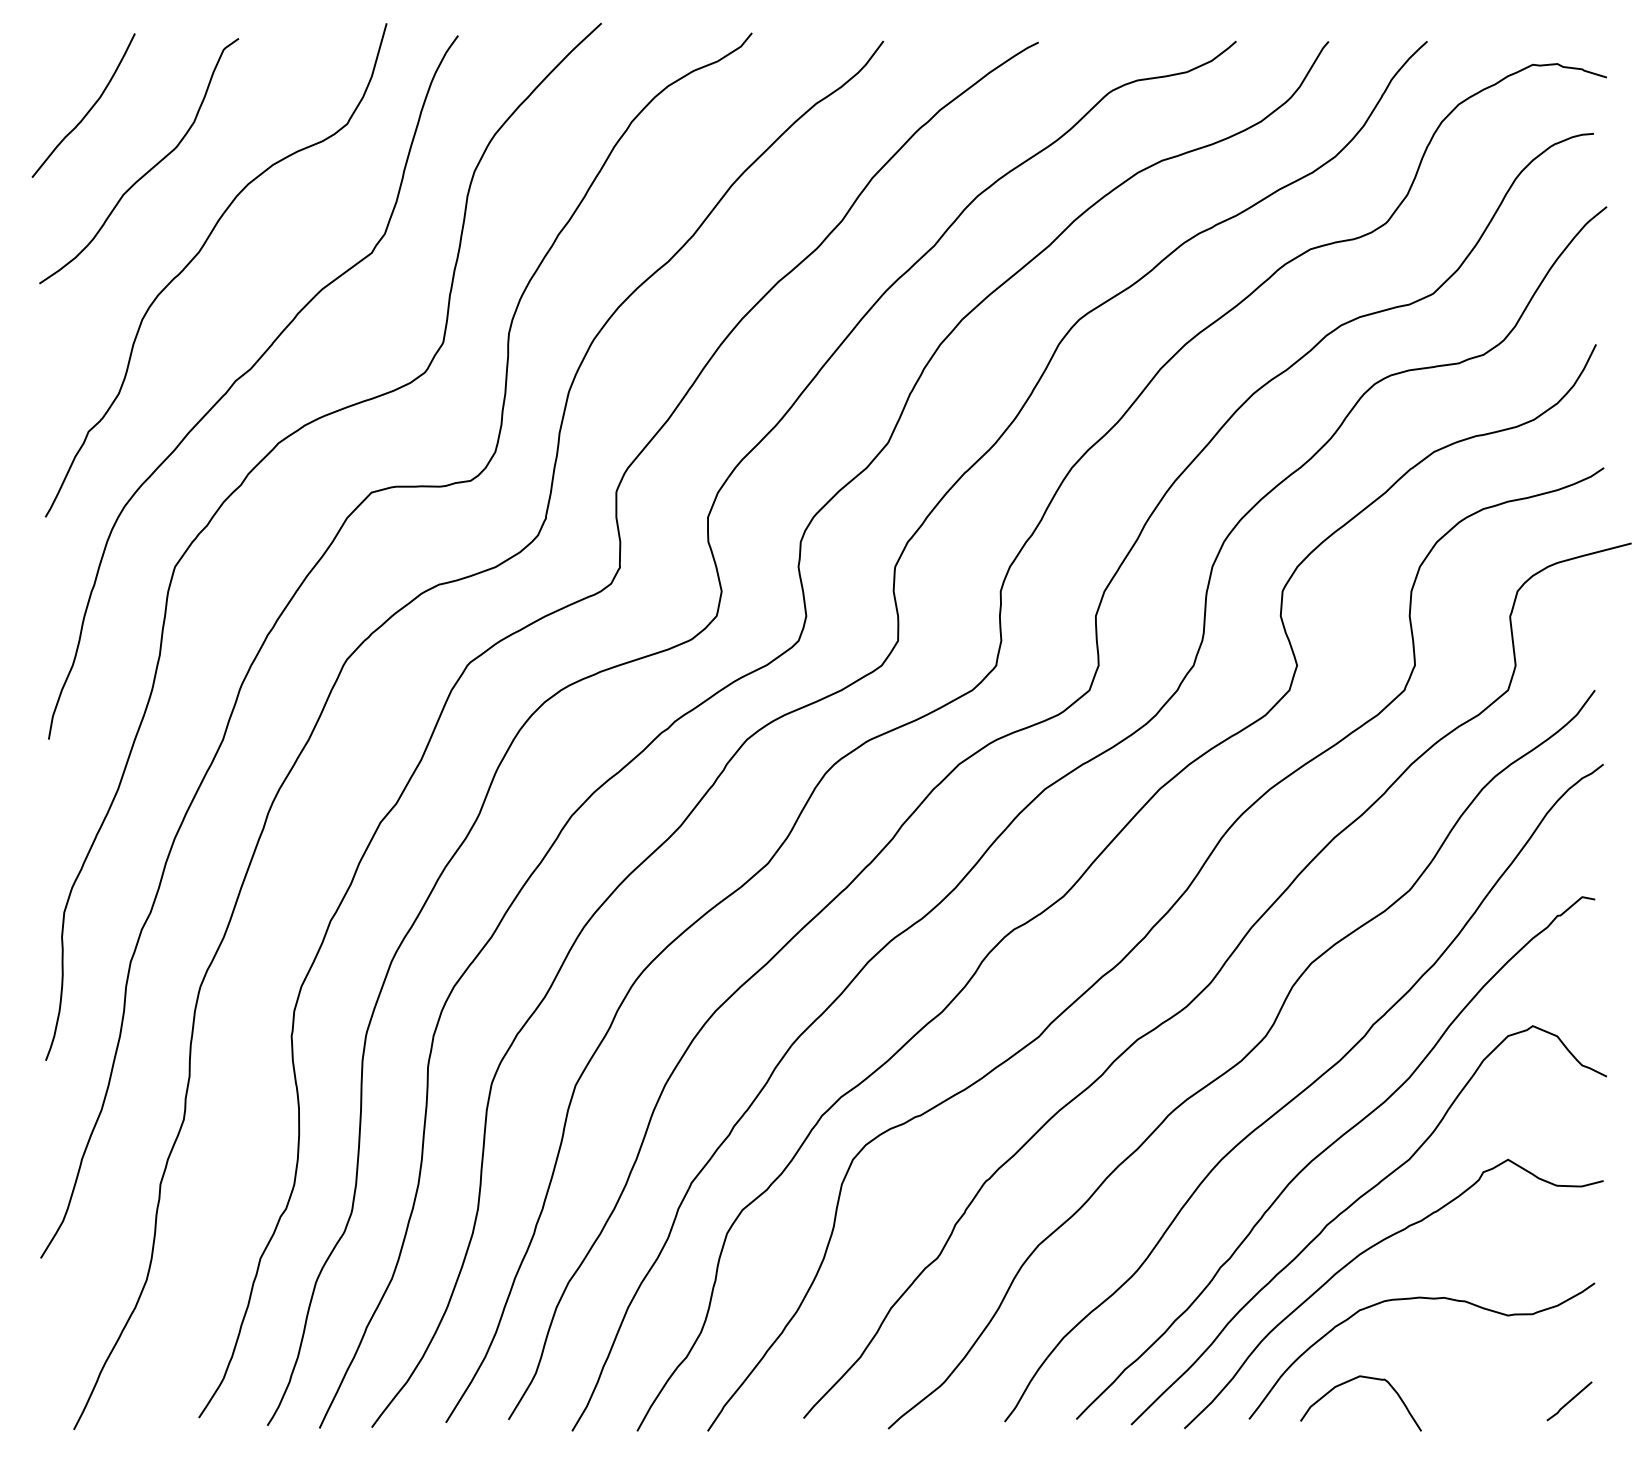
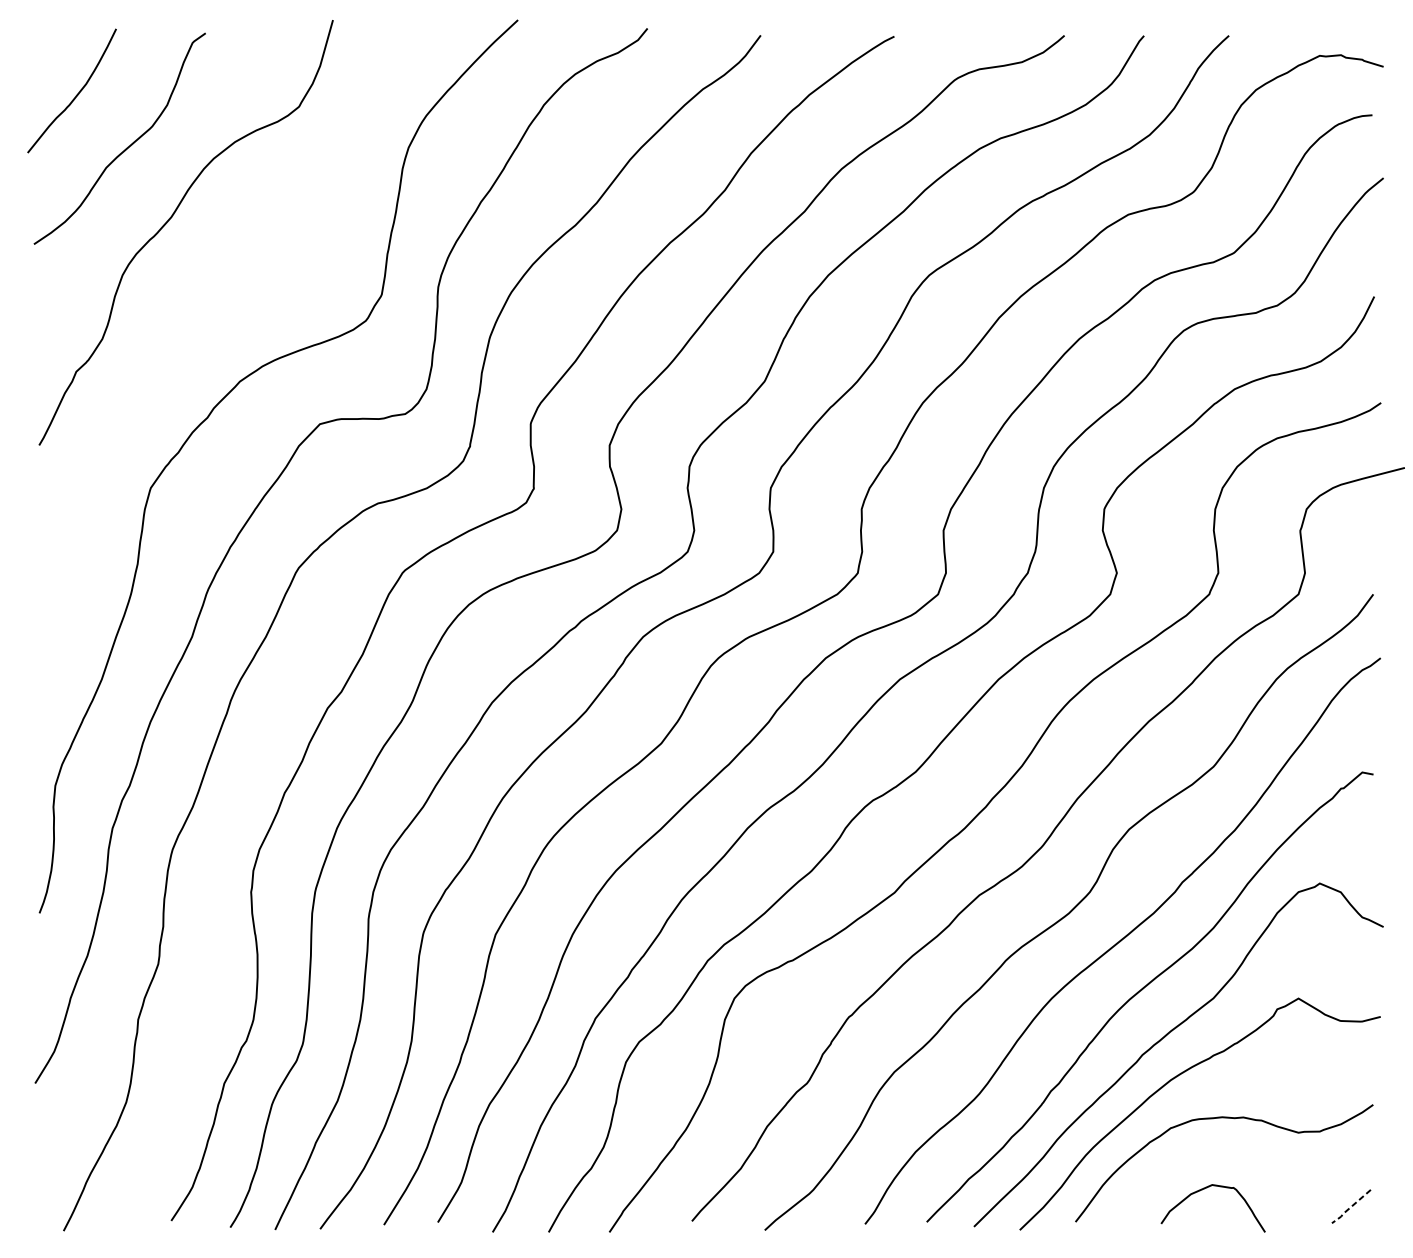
curve: (244, 375) -> (210, 323), removed
curve: (1350, 1381) -> (1204, 1189), moved
line: (1568, 1402) -> (1350, 1207), solid -> dashed

